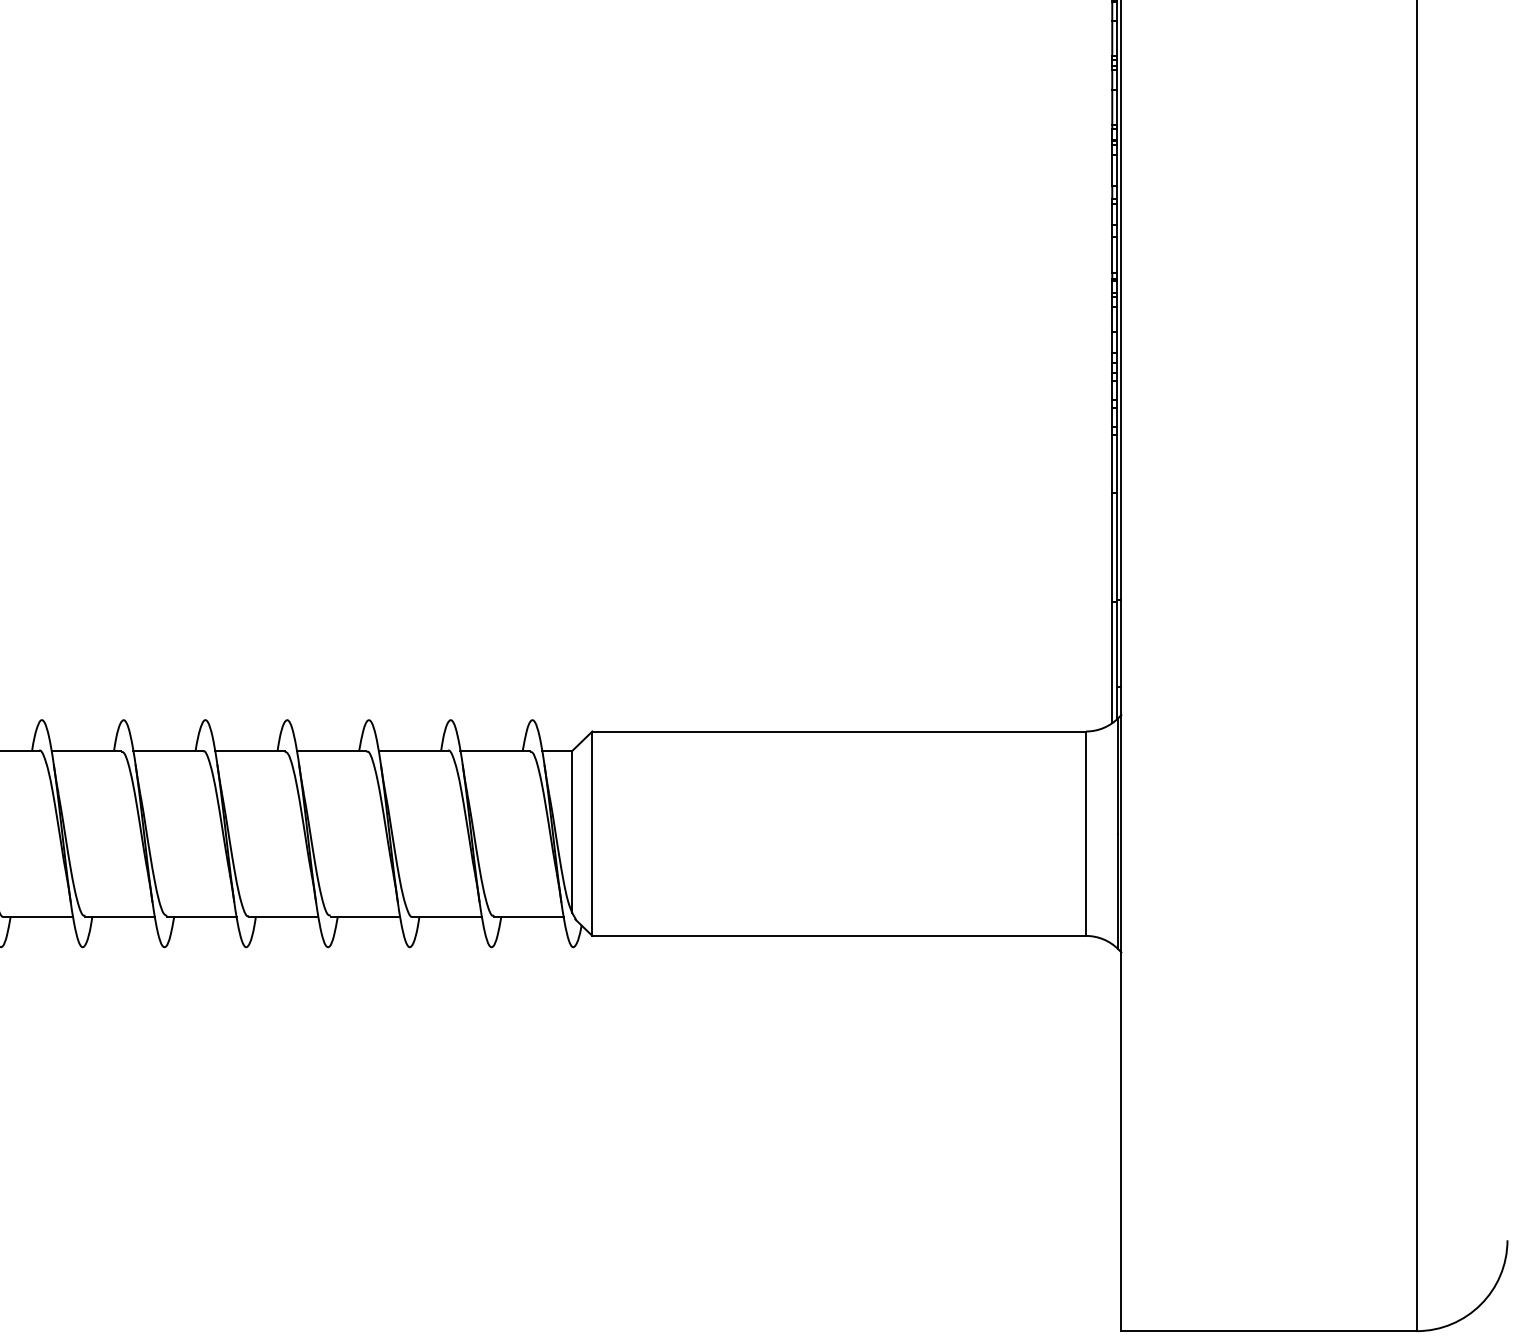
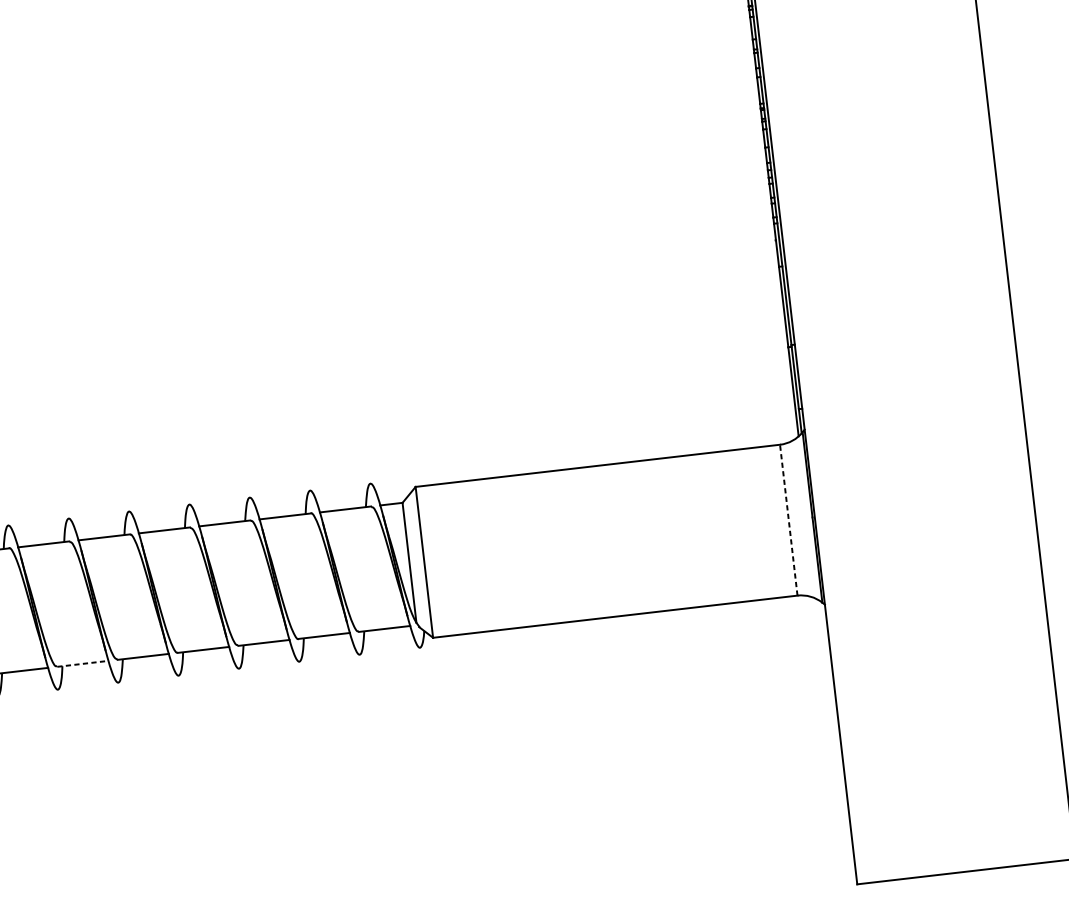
line: (1086, 833) -> (789, 519), solid -> dashed
line: (120, 916) -> (83, 663), solid -> dashed

